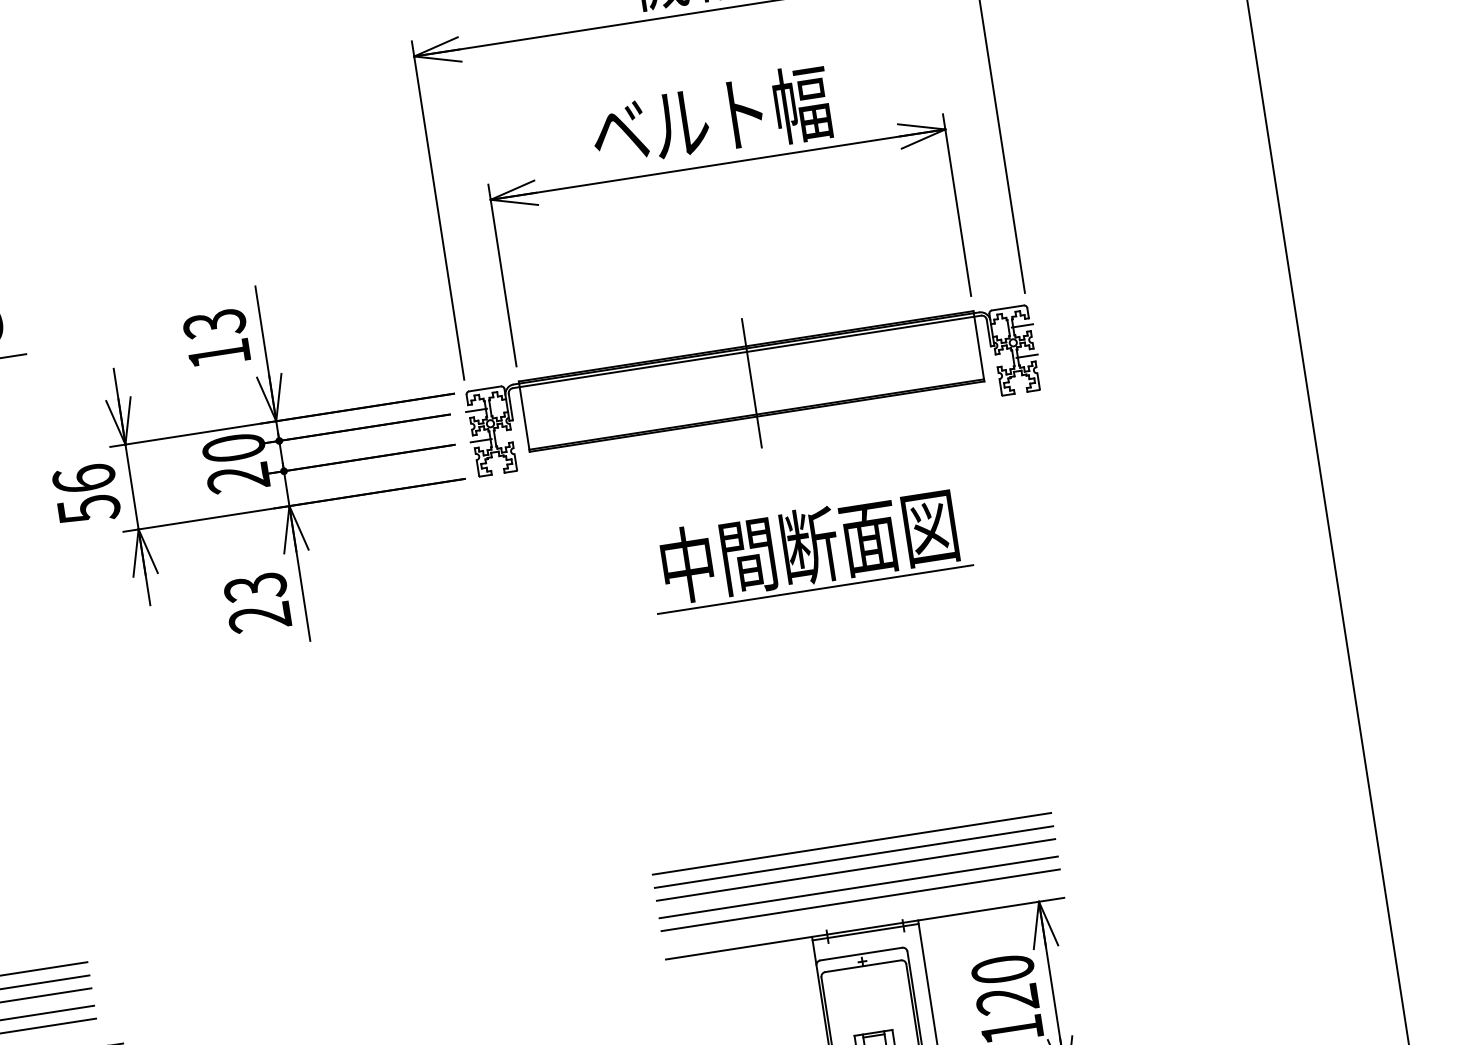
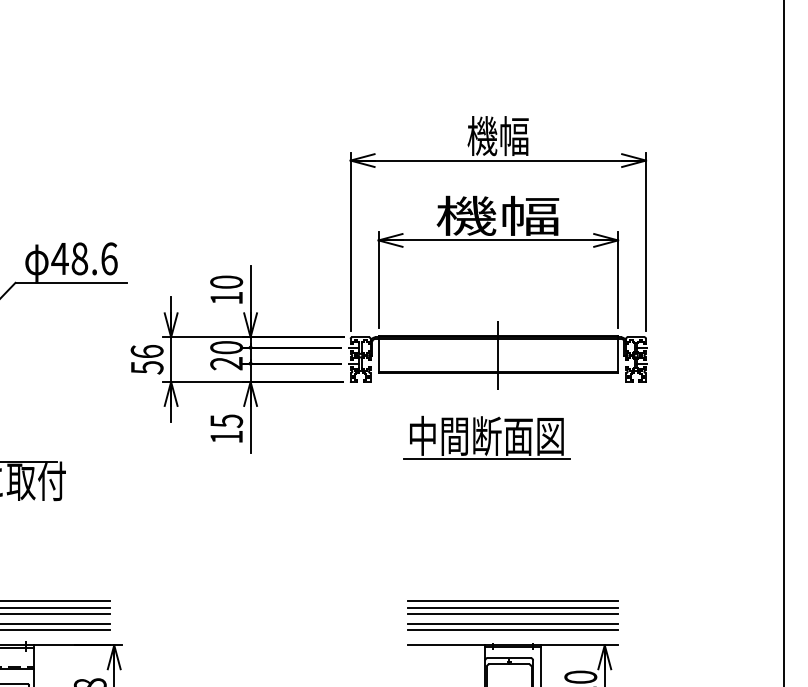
text: (710, 117) -> (498, 215), ベルト幅 -> 機幅
text: (214, 324) -> (226, 282), 13 -> 10
part: (808, 549) -> (486, 437), moved
text: (257, 601) -> (226, 428), 23 -> 15

